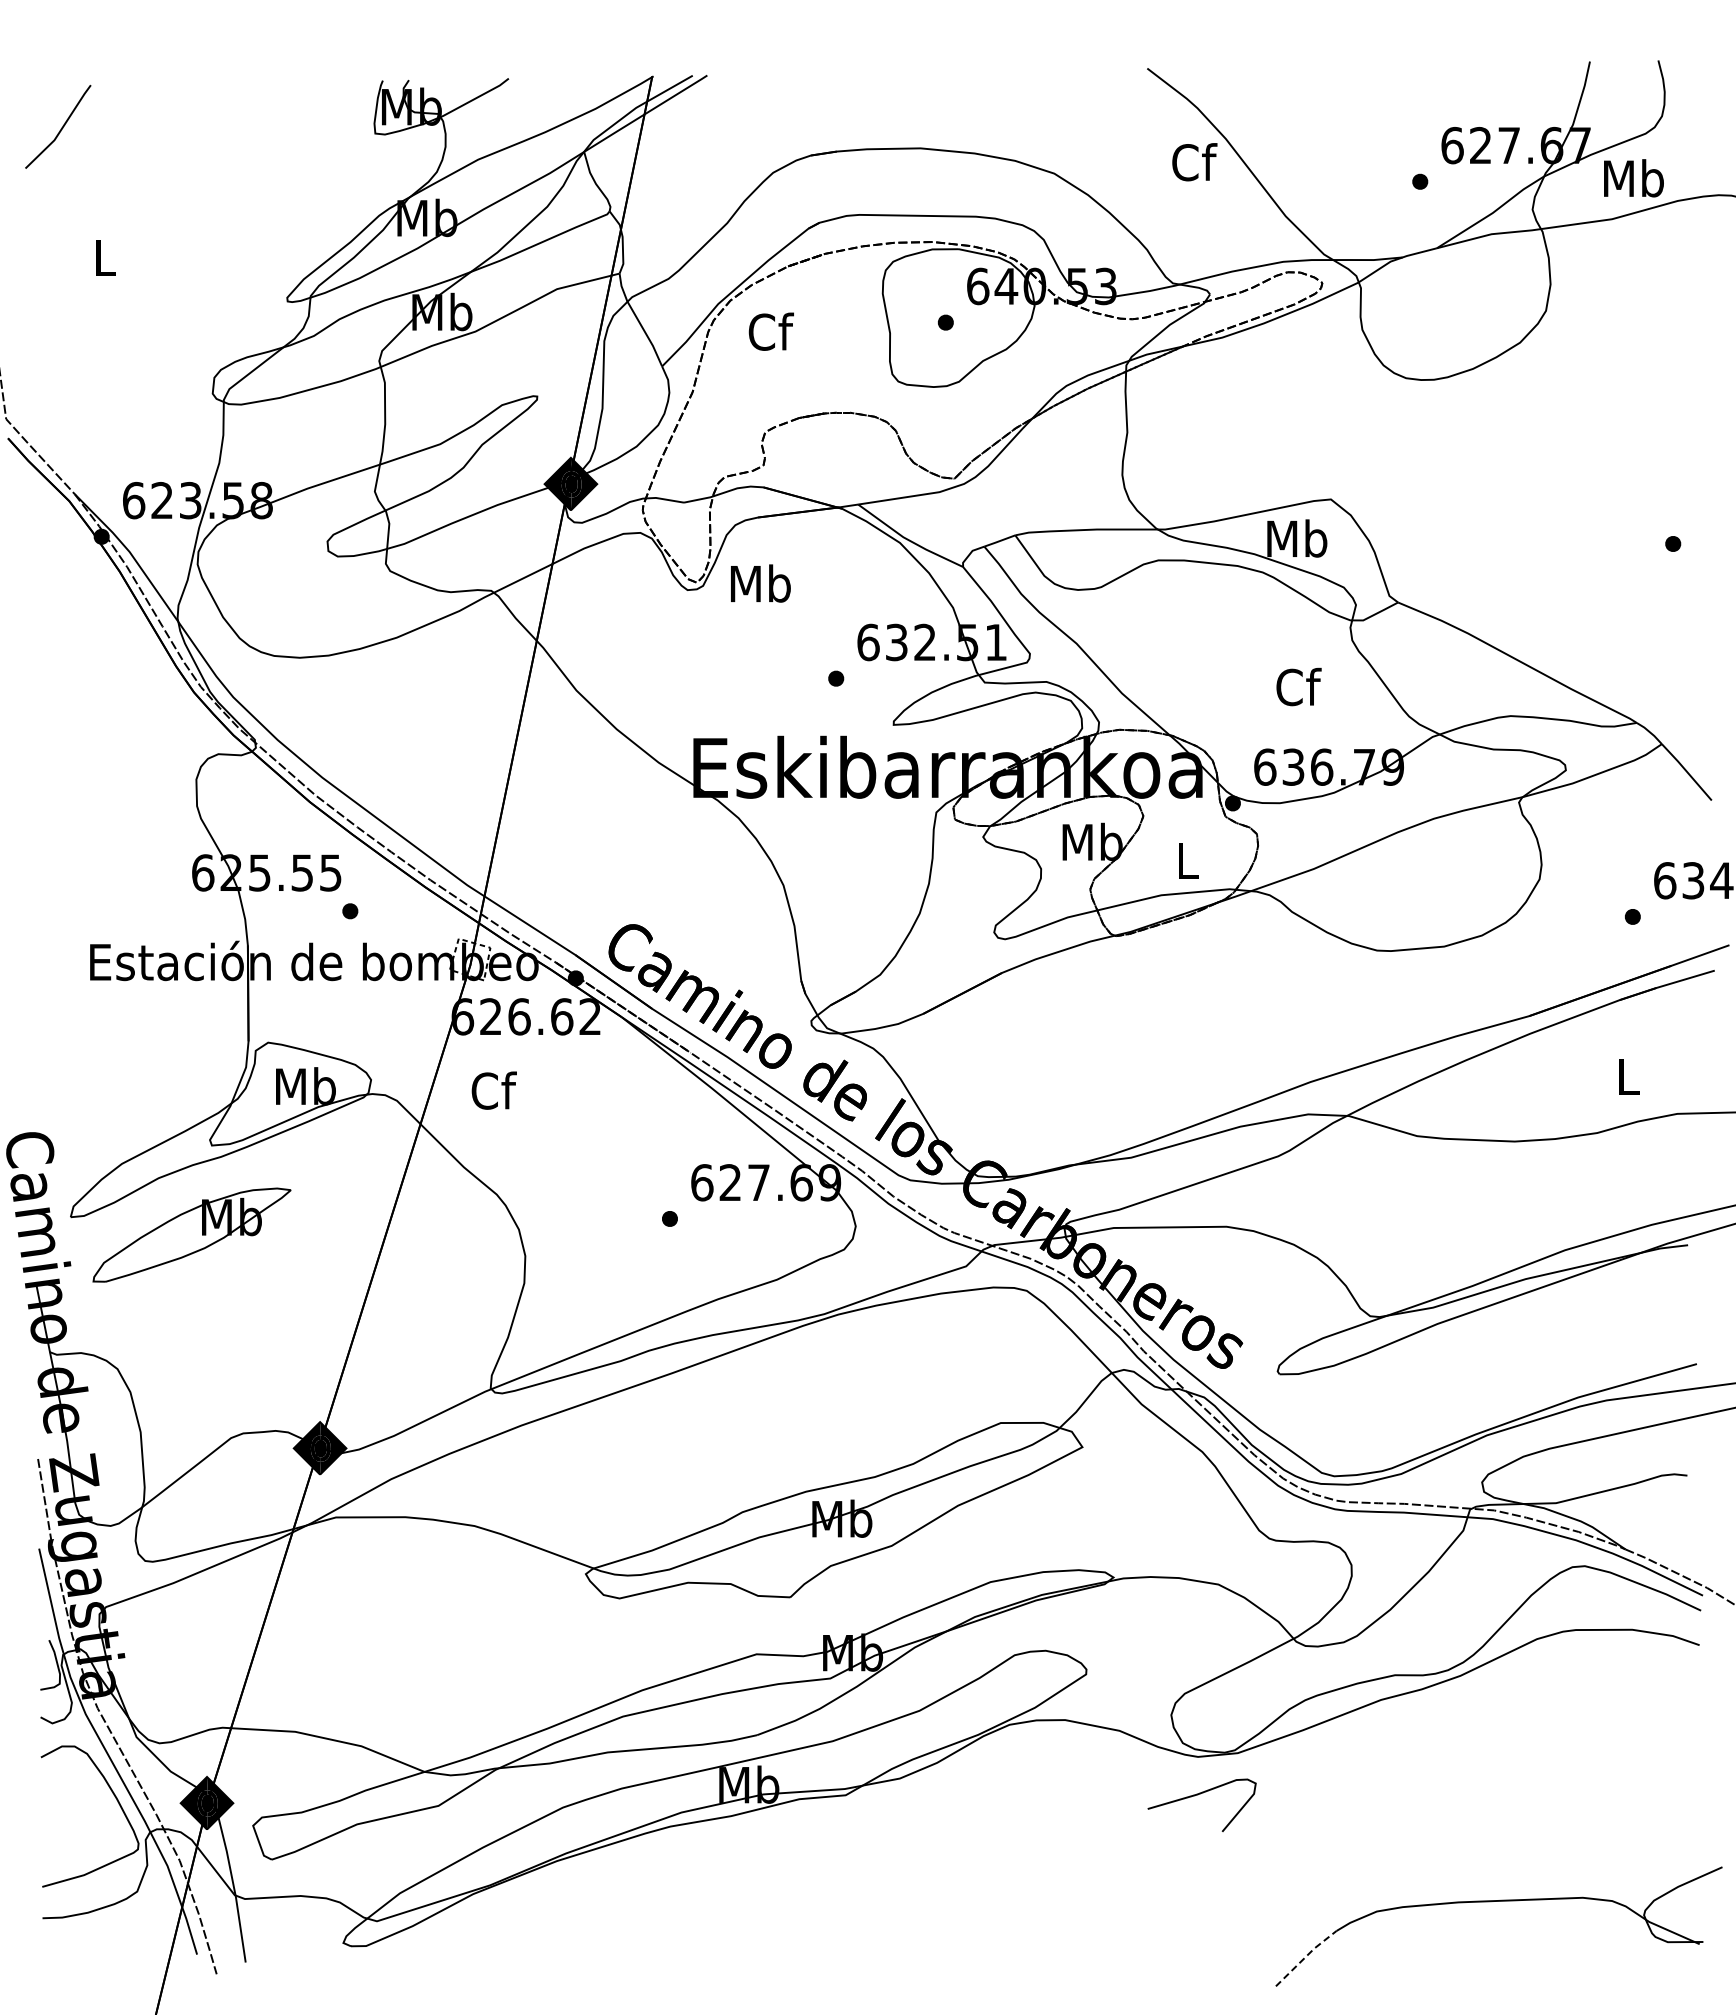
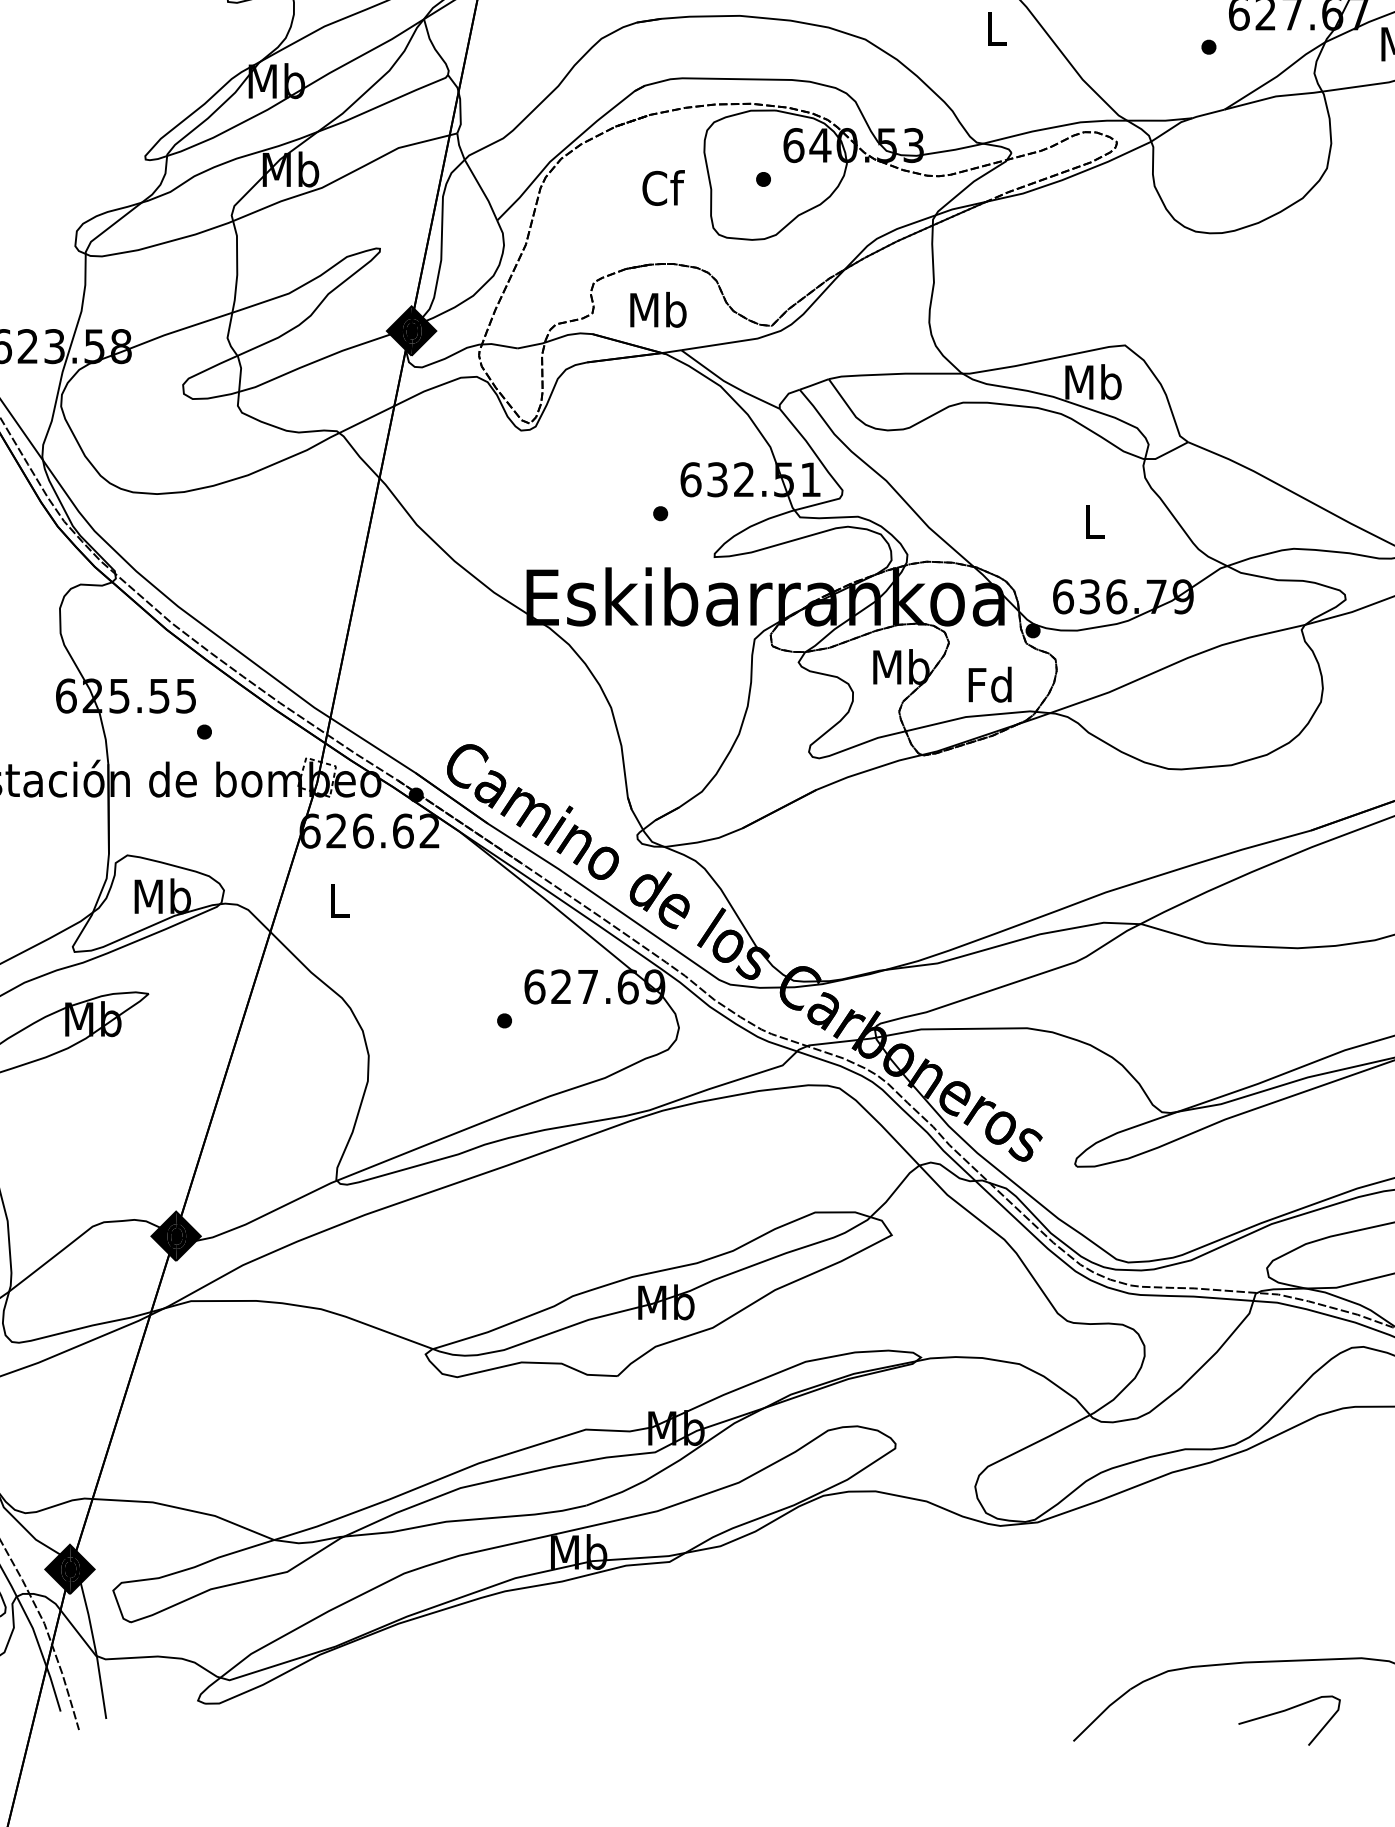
text: (1194, 162) -> (997, 29), Cf -> L
text: (770, 331) -> (662, 187), moved
text: (760, 583) -> (658, 309), moved
text: (1298, 686) -> (1094, 521), Cf -> L
text: (1186, 860) -> (989, 684), L -> Fd
text: (493, 1090) -> (338, 900), Cf -> L
curve: (1198, 1795) -> (1286, 1711), moved
line: (1306, 1956) -> (1102, 1713), dashed -> solid

